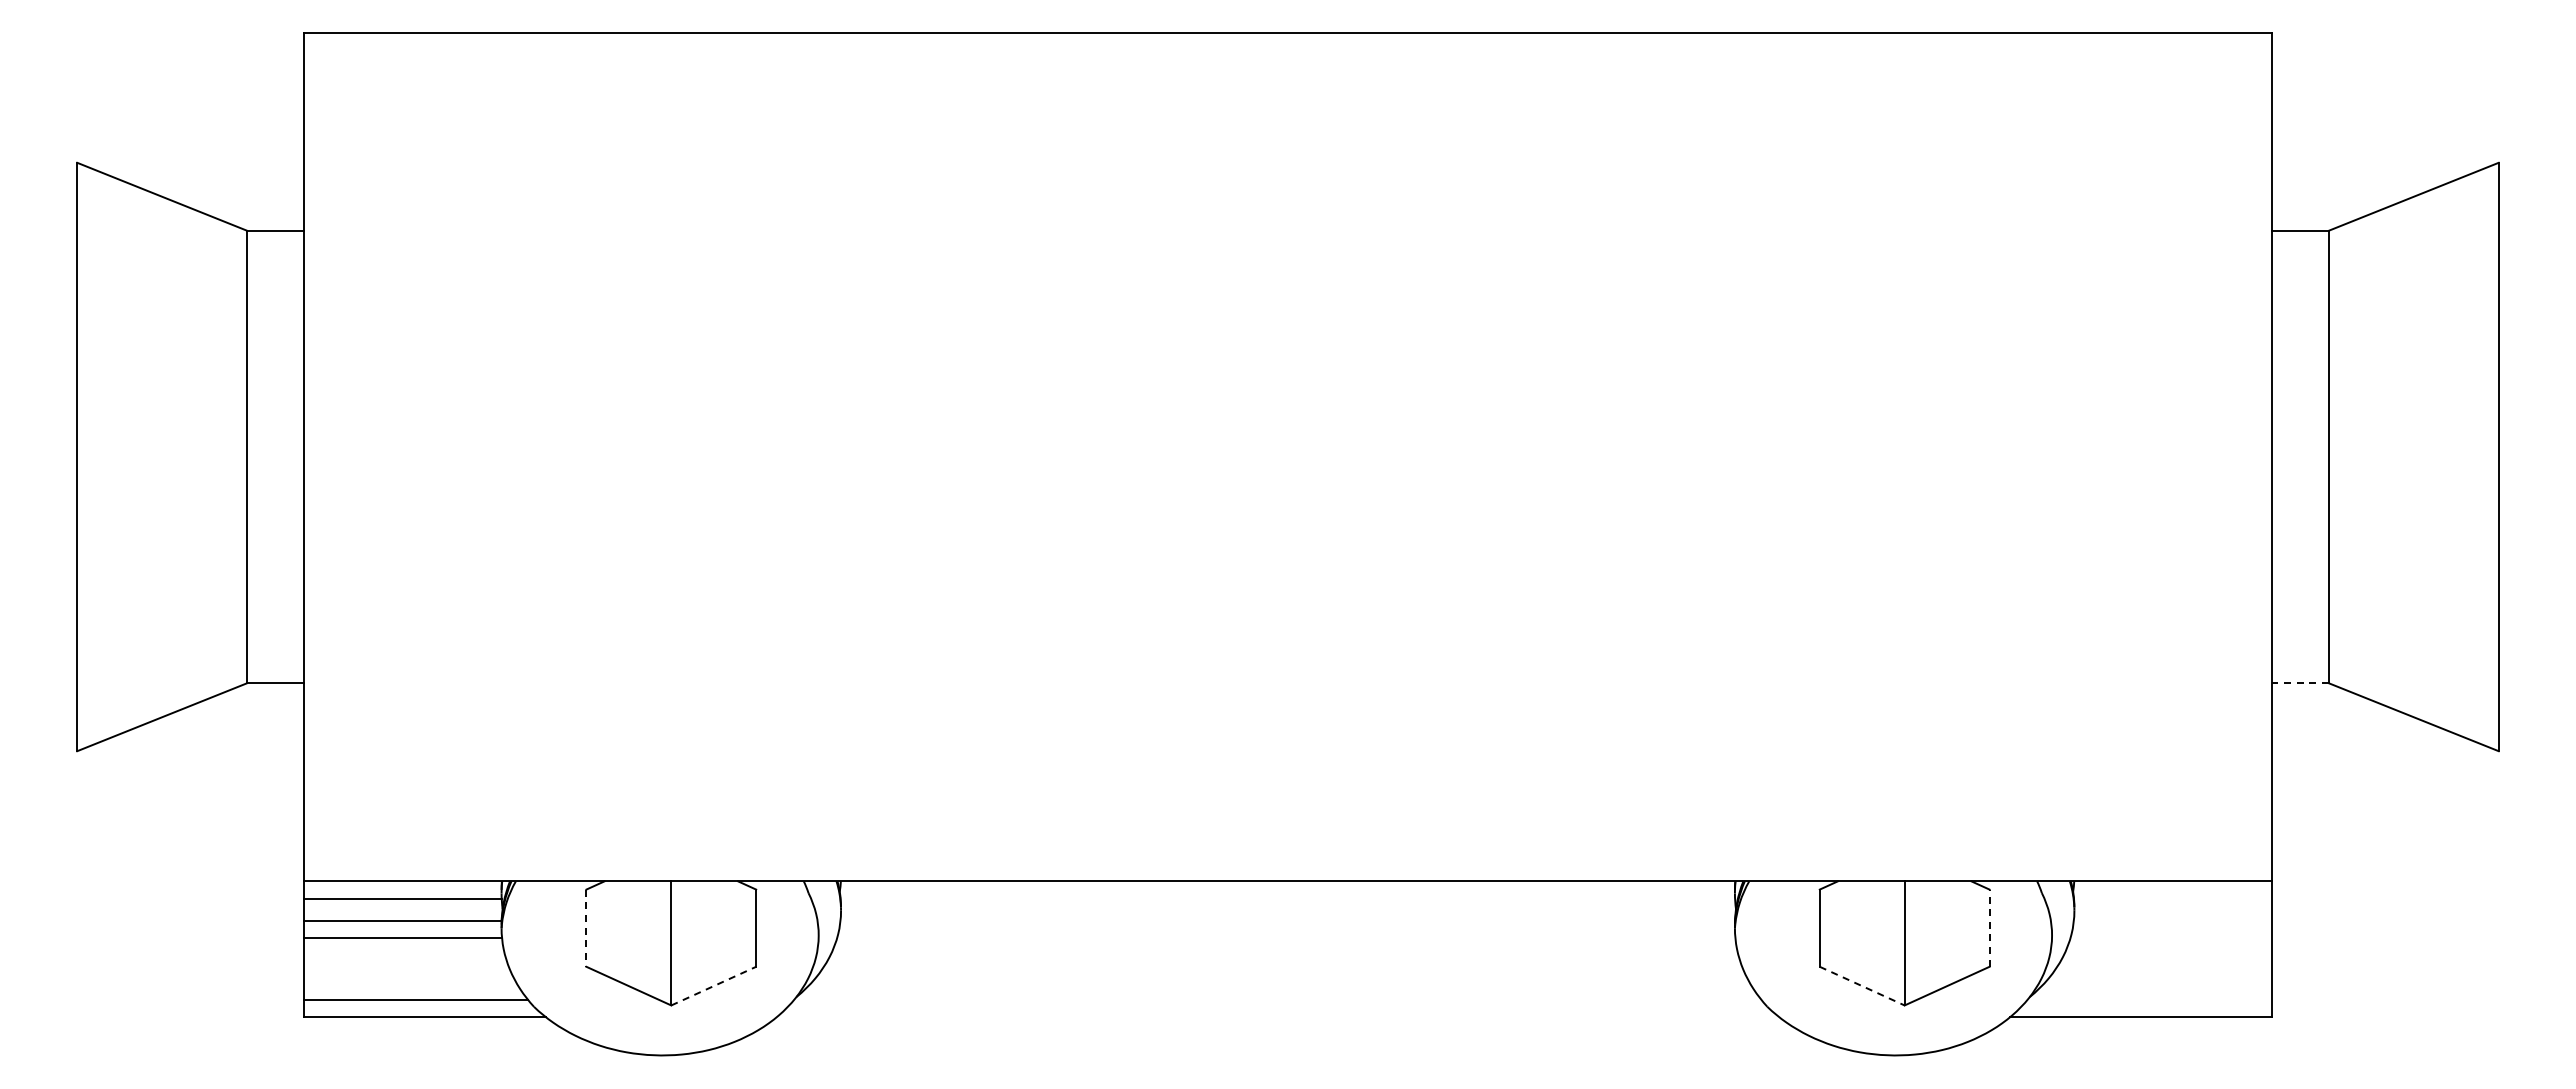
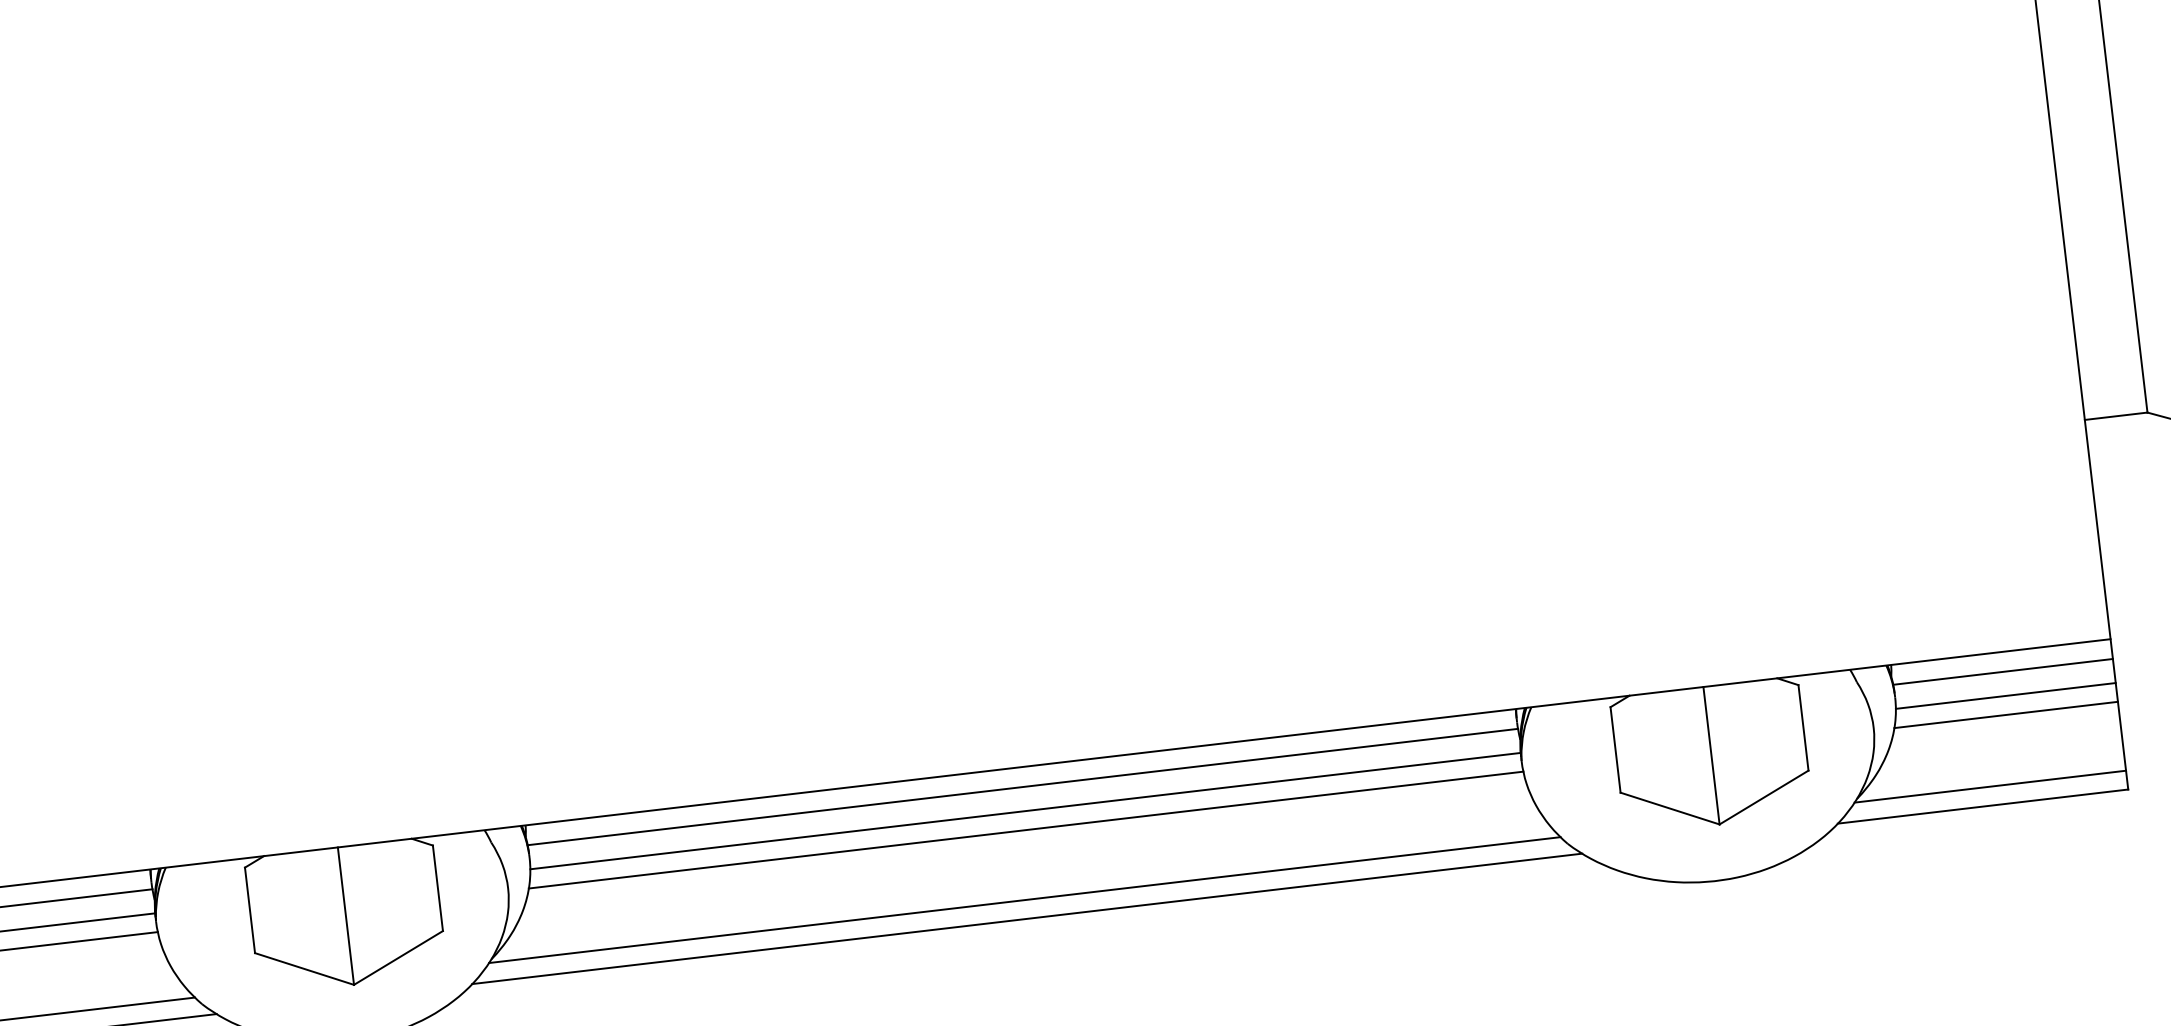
line: (2300, 683) -> (2115, 416), dashed -> solid
line: (1287, 899) -> (1022, 787), added
line: (2173, 899) -> (2003, 672), added
line: (1287, 920) -> (1025, 810), added
line: (2172, 920) -> (2005, 695), added
line: (586, 928) -> (250, 910), dashed -> solid
line: (1989, 928) -> (1803, 728), dashed -> solid
line: (1286, 937) -> (1026, 829), added
line: (2171, 937) -> (2006, 714), added
line: (713, 986) -> (398, 958), dashed -> solid
line: (1862, 986) -> (1670, 808), dashed -> solid
line: (1277, 1000) -> (1024, 900), added
line: (2149, 1000) -> (1990, 787), added
line: (1277, 1017) -> (1026, 919), added

